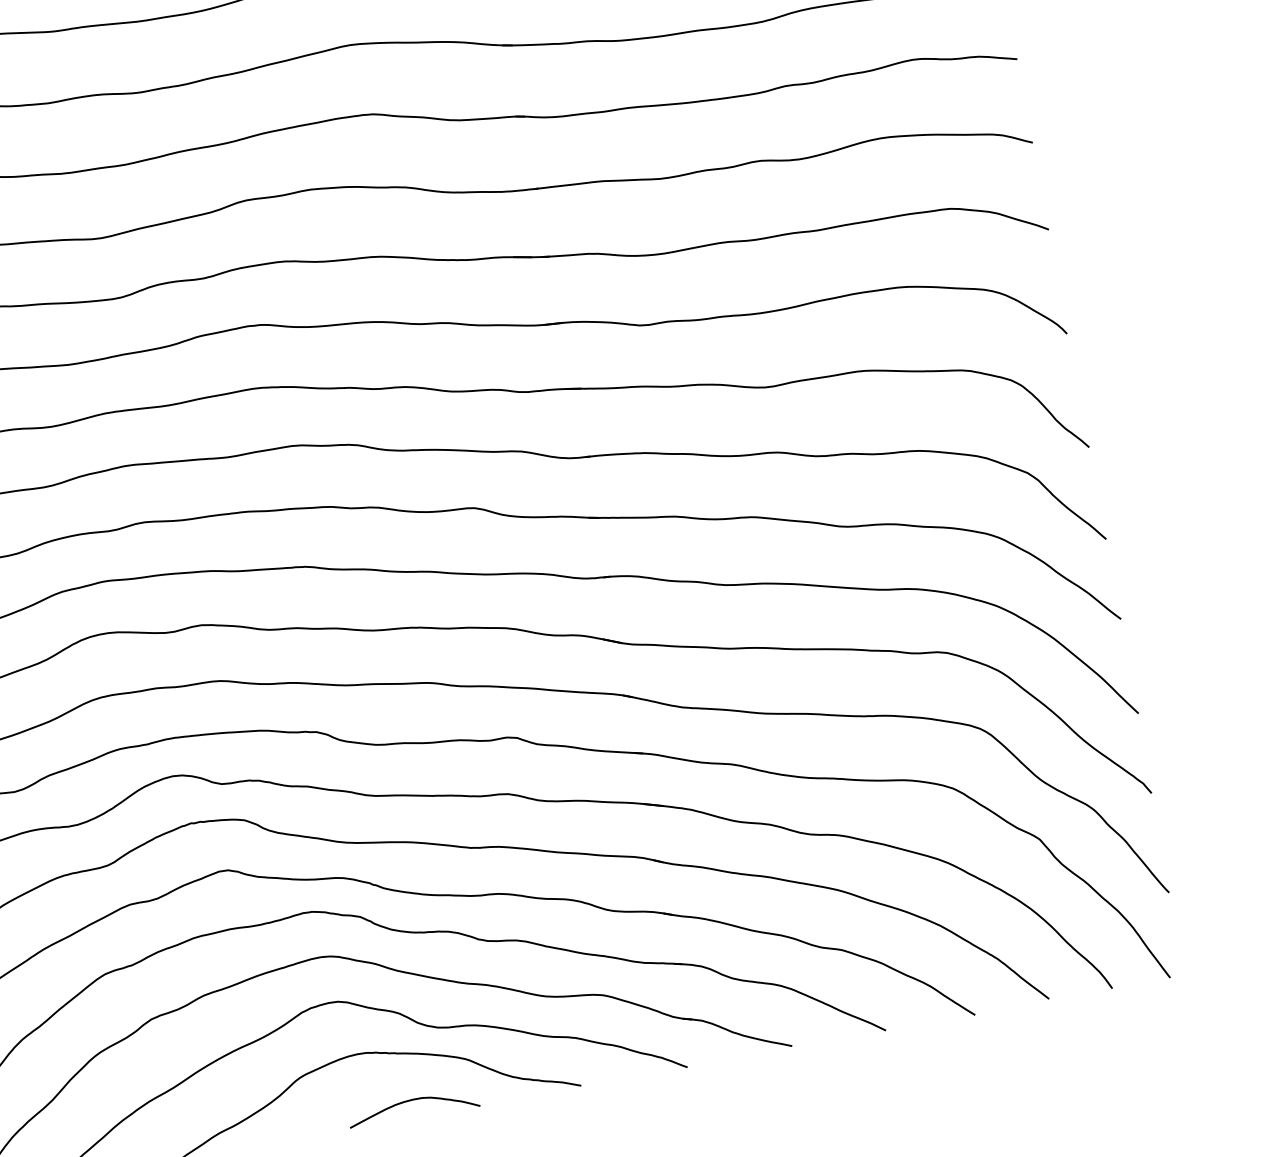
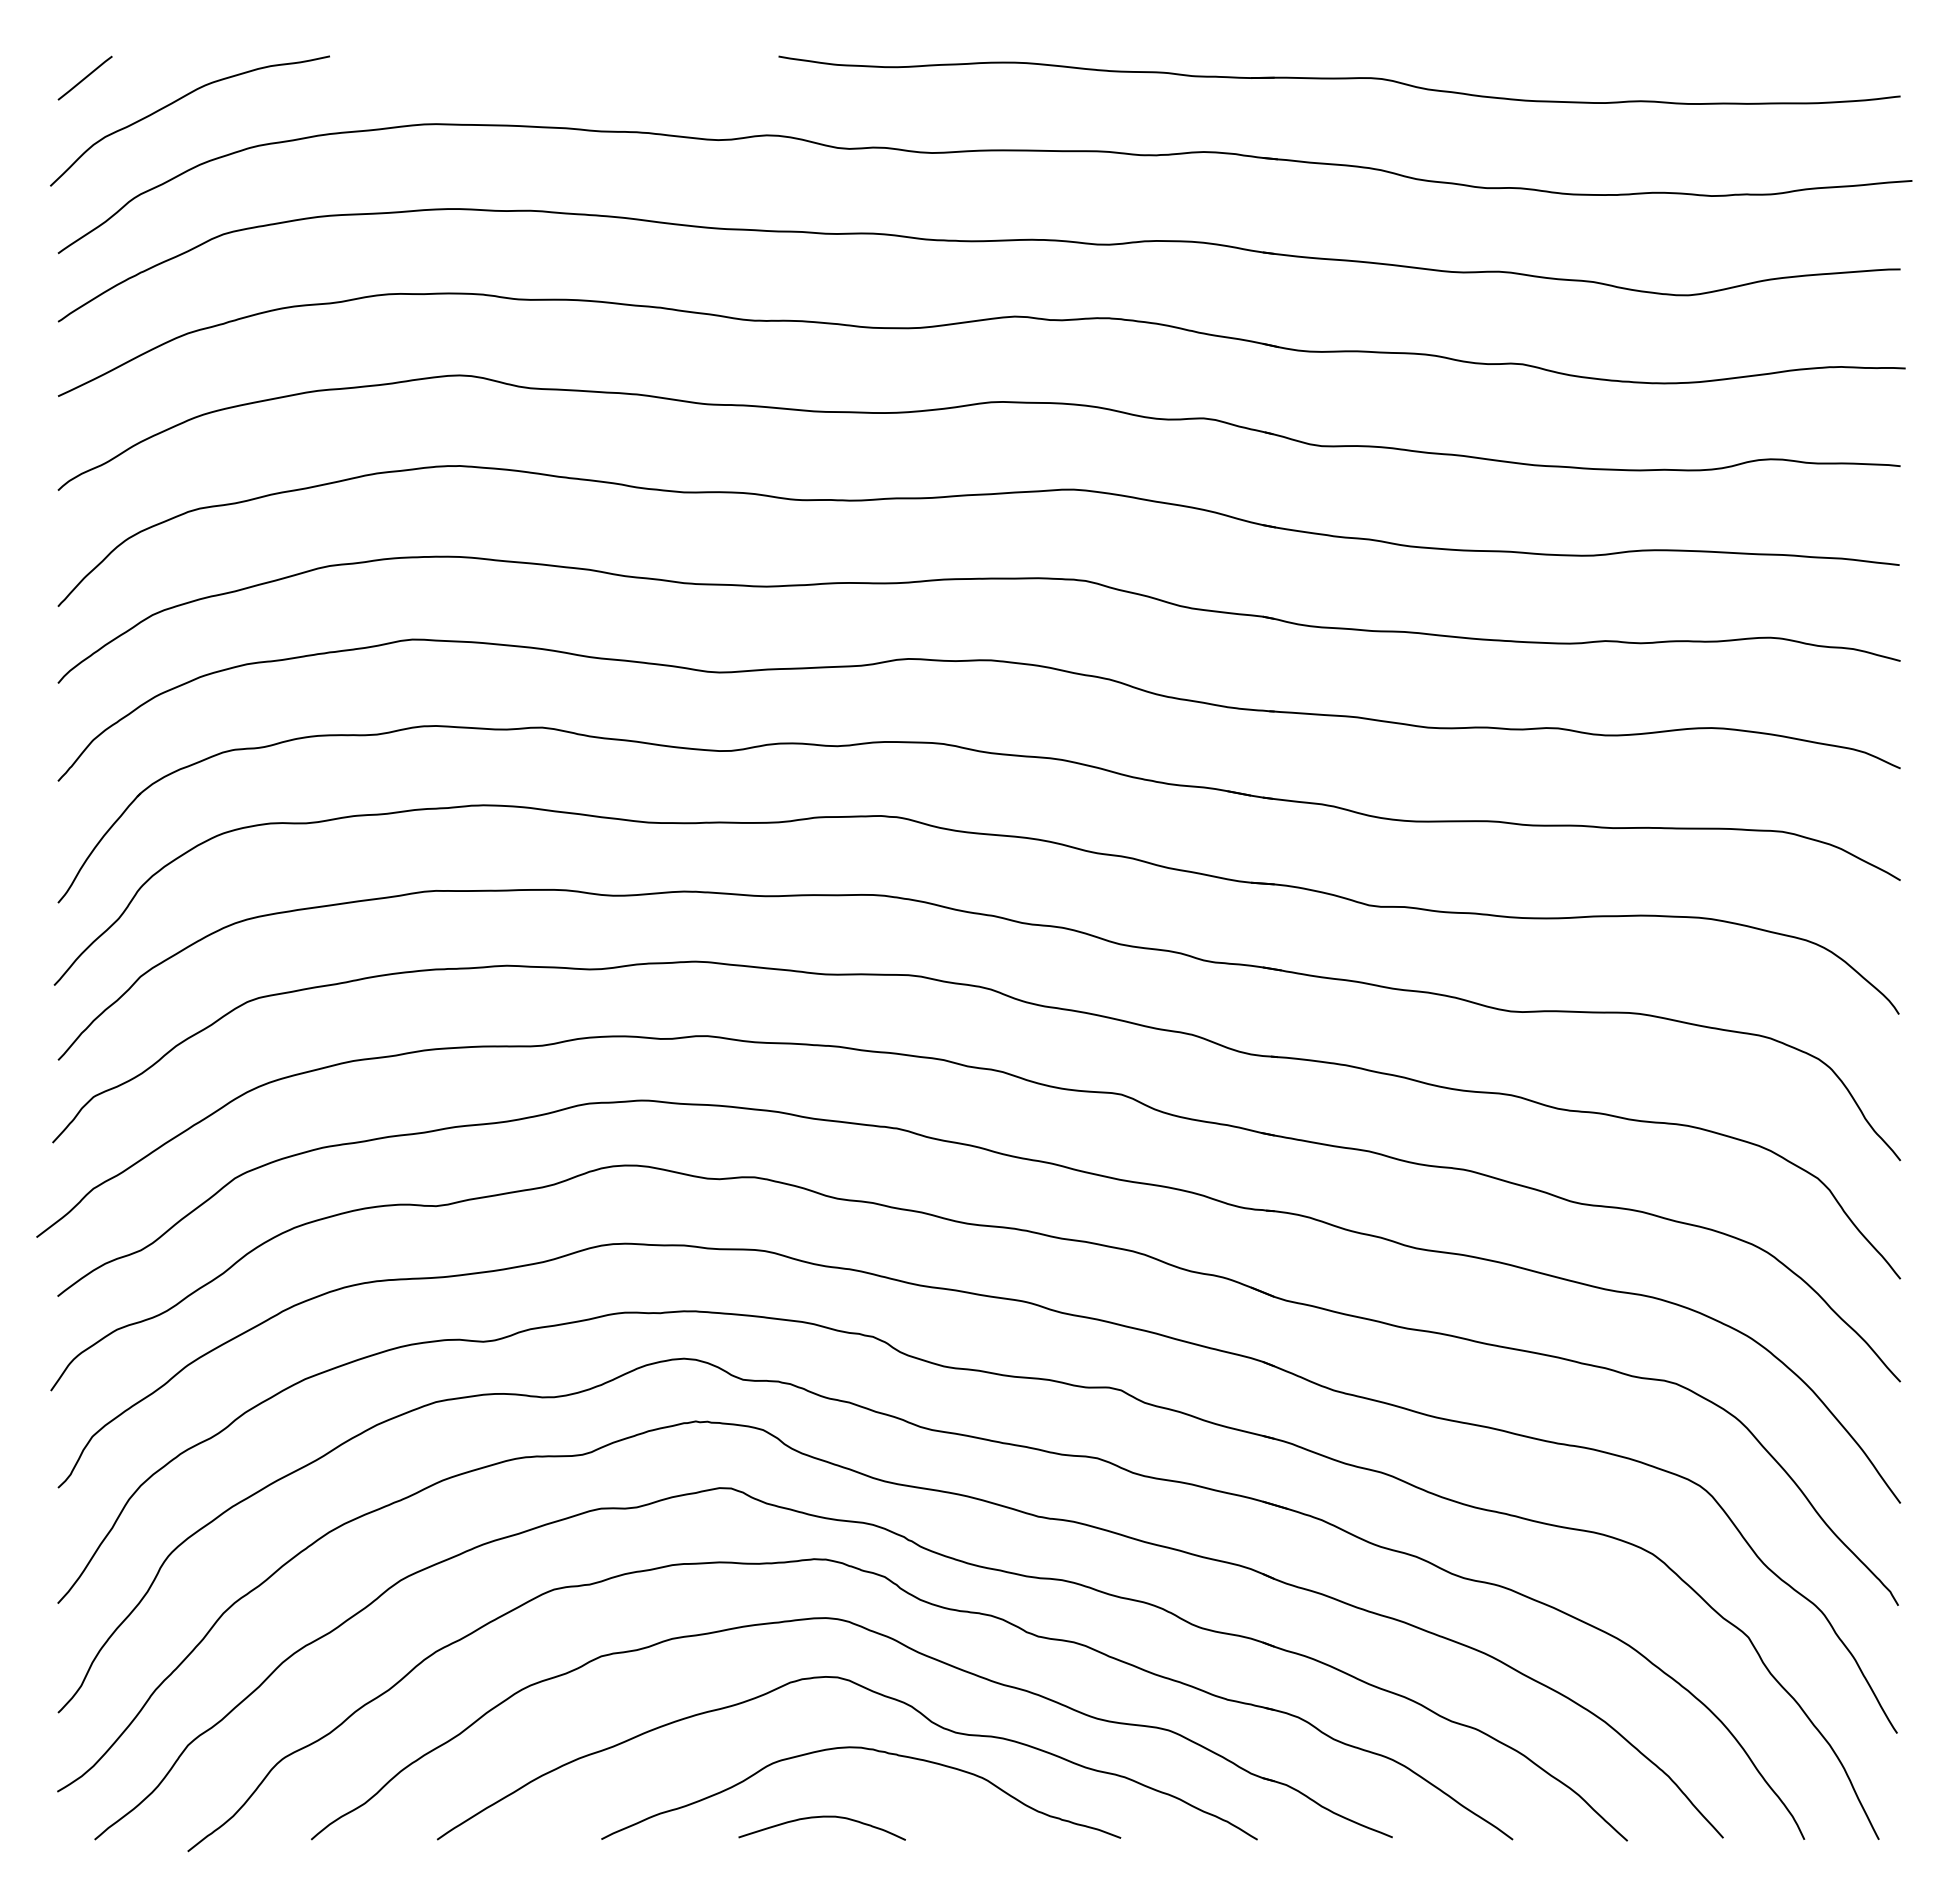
curve: (411, 1100) -> (821, 1817), moved

